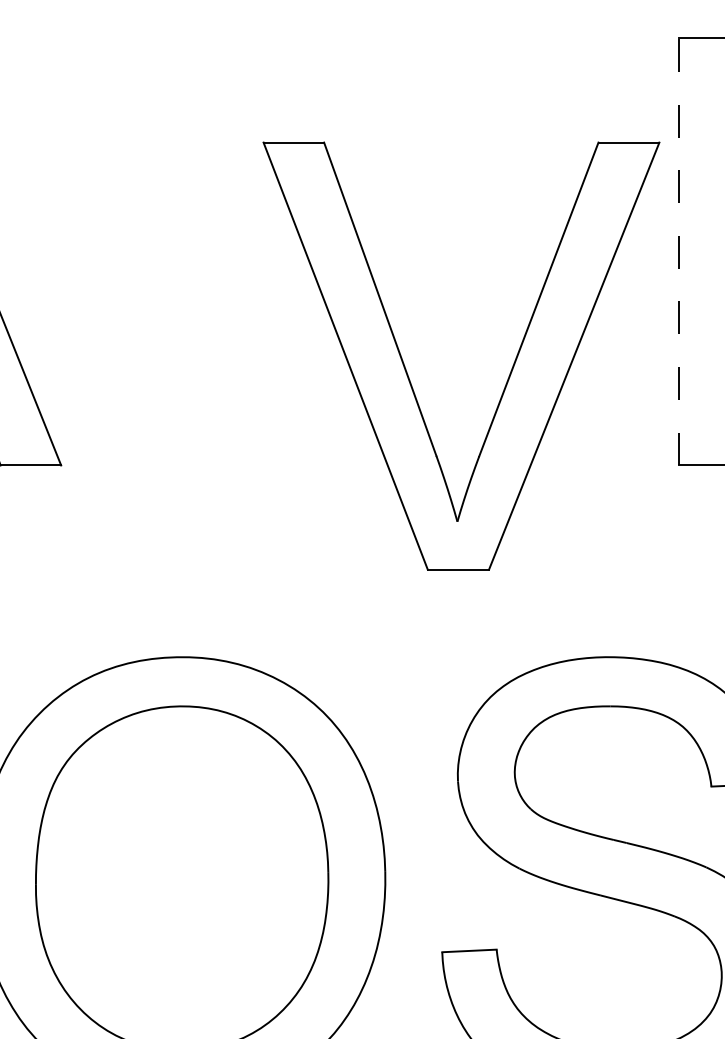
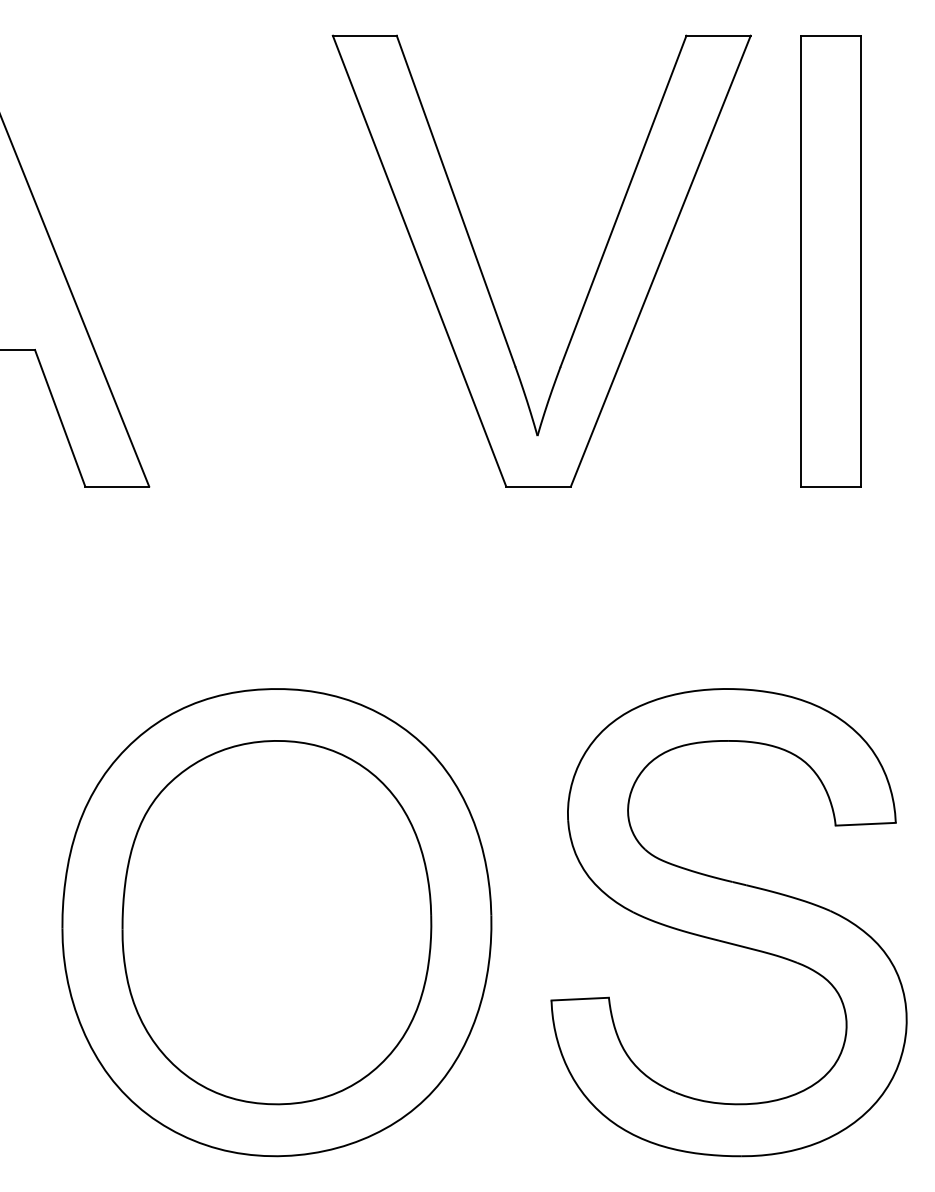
line: (679, 251) -> (801, 260), dashed -> solid
part: (509, 373) -> (592, 279), moved

